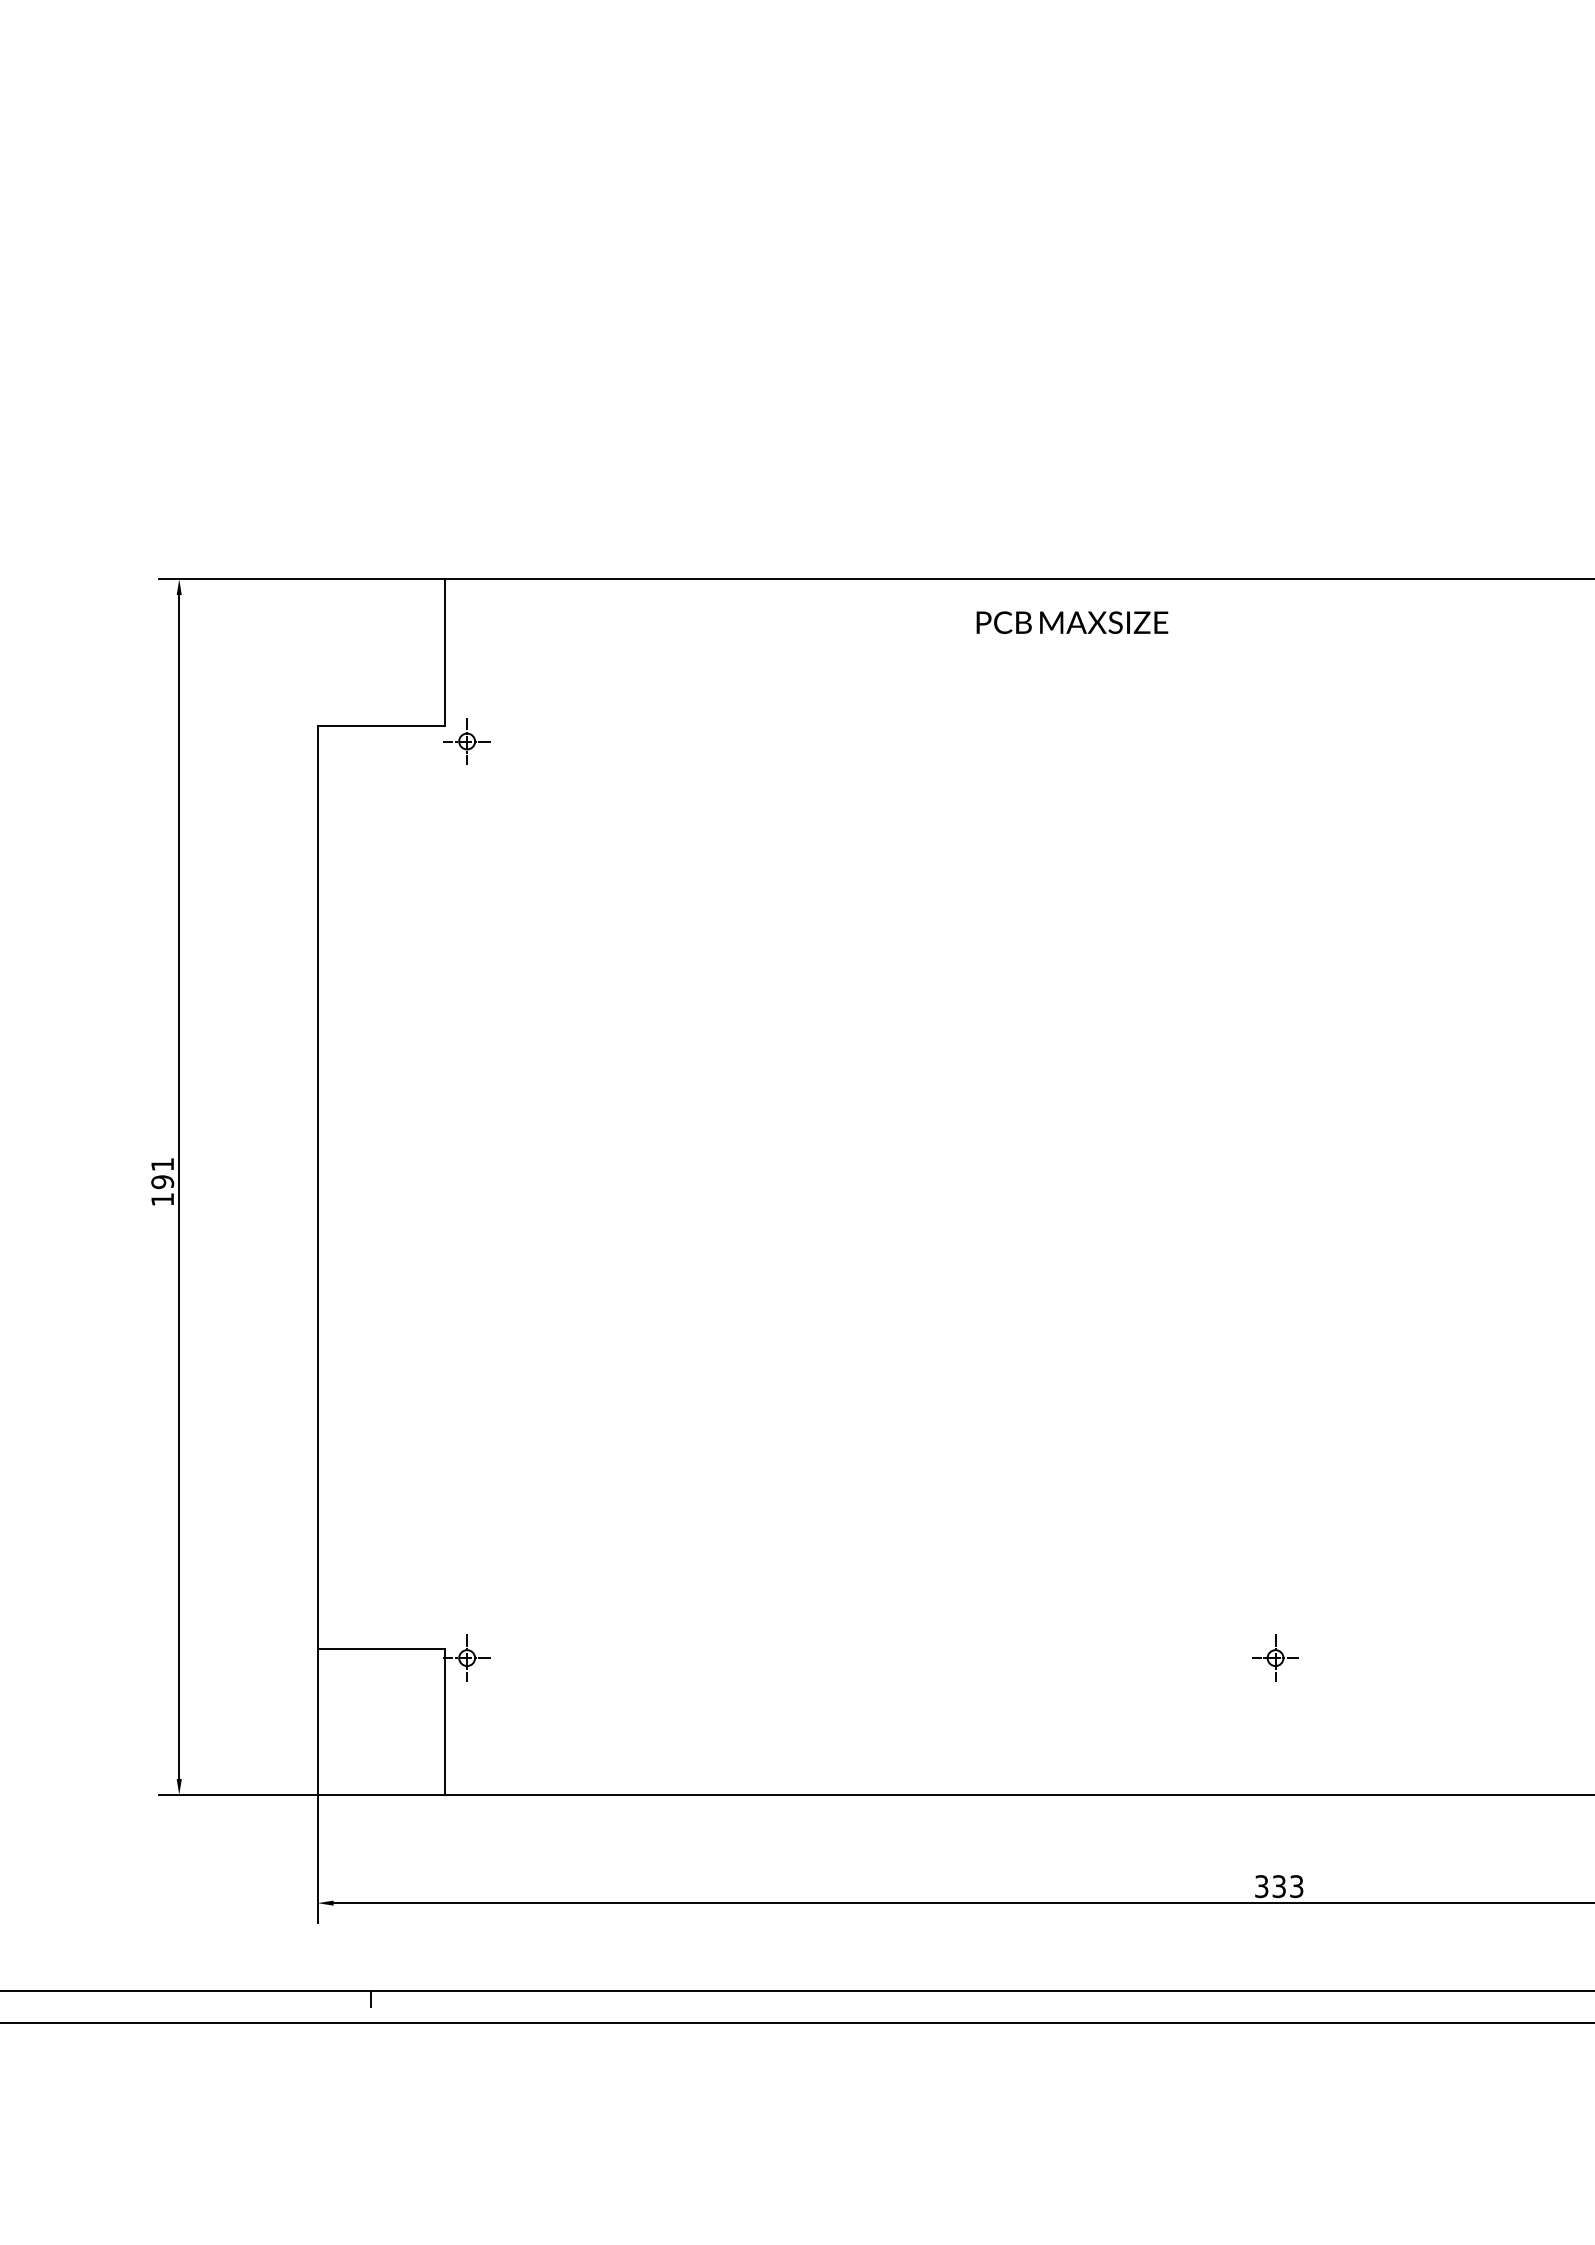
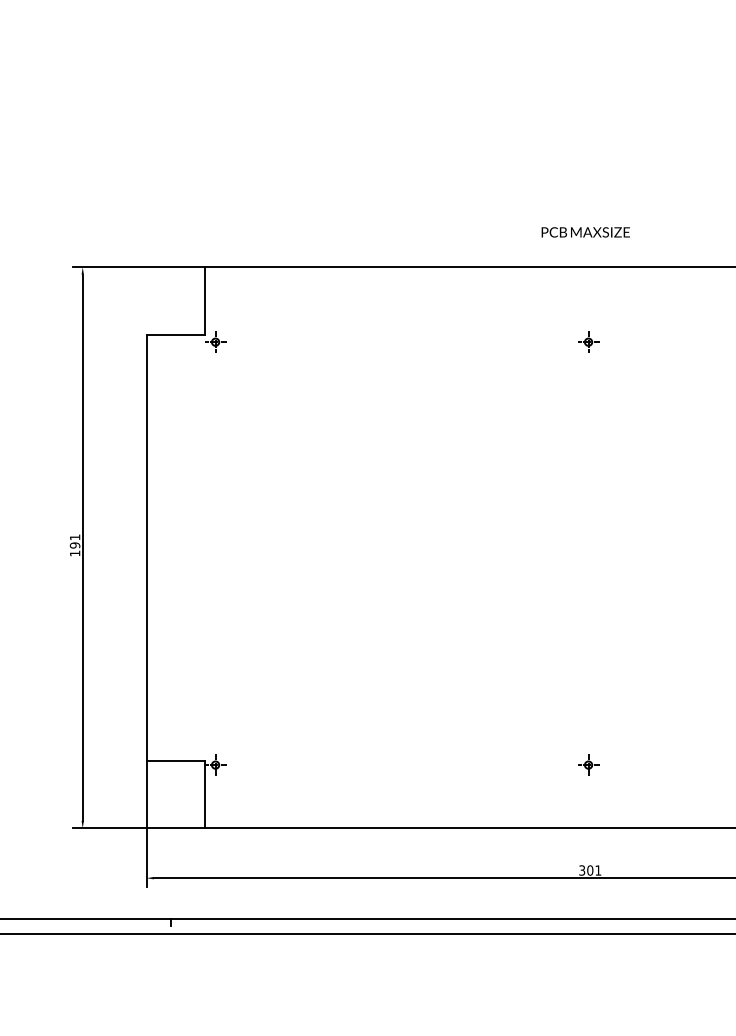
text: (1071, 622) -> (585, 232), moved
part: (1275, 739) -> (588, 341), added
text: (1288, 1886) -> (594, 870), 333 -> 301

